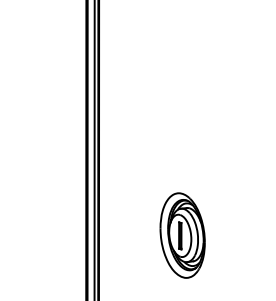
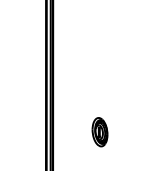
part: (181, 234) -> (99, 131), size x0.6

